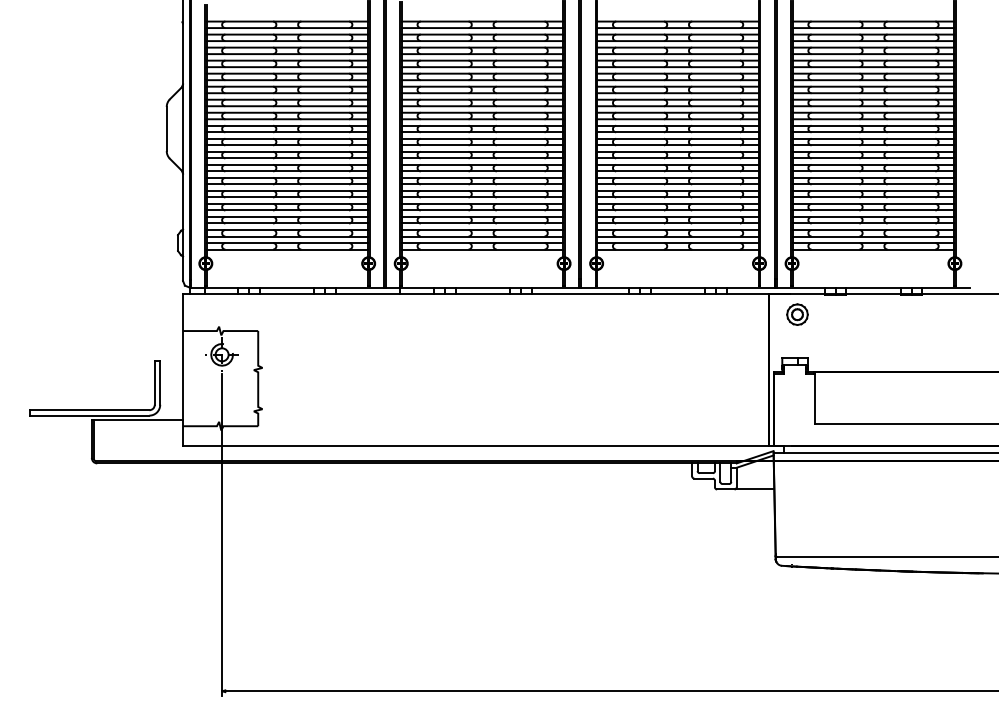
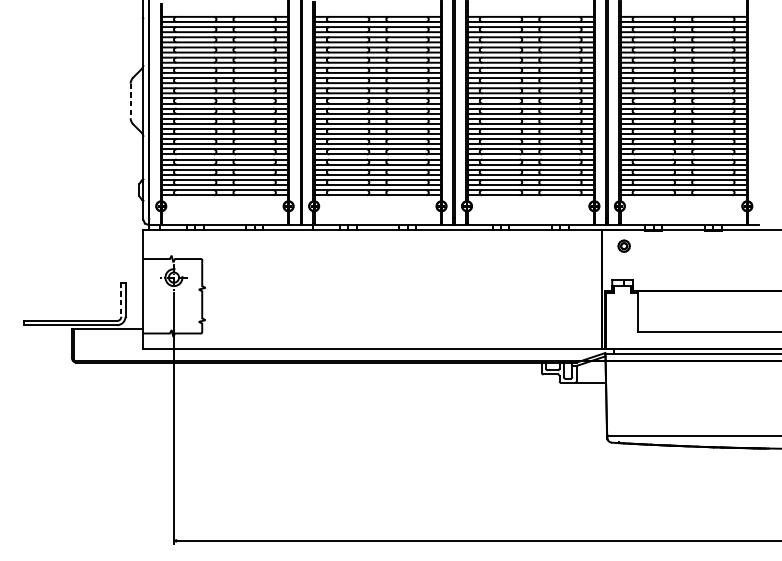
line: (166, 129) -> (130, 101), solid -> dashed
part: (797, 314) -> (624, 246), size x0.7
line: (154, 383) -> (121, 300), solid -> dashed

